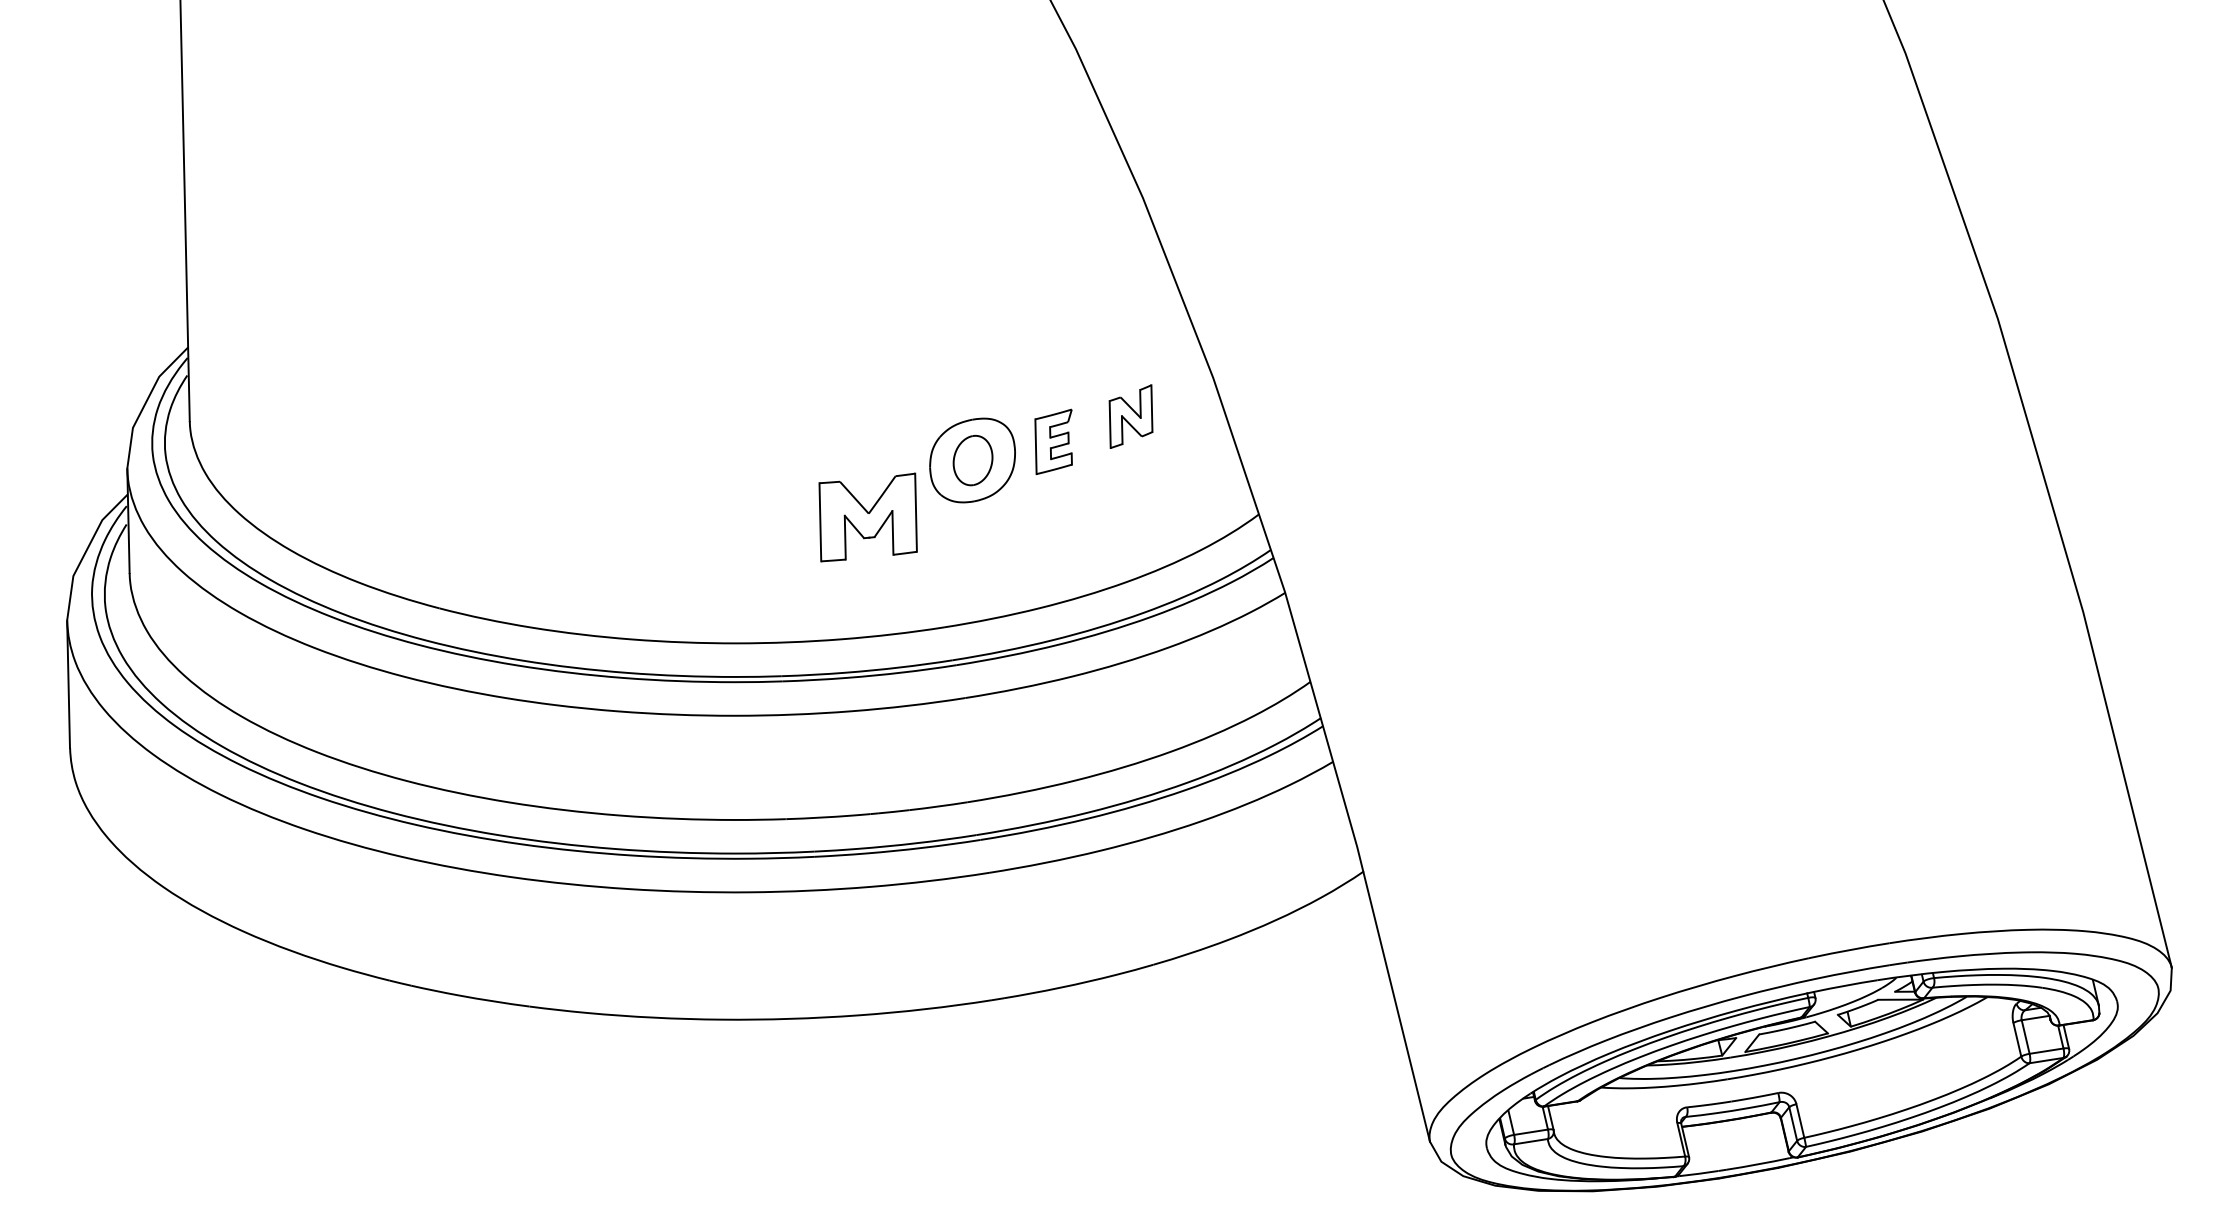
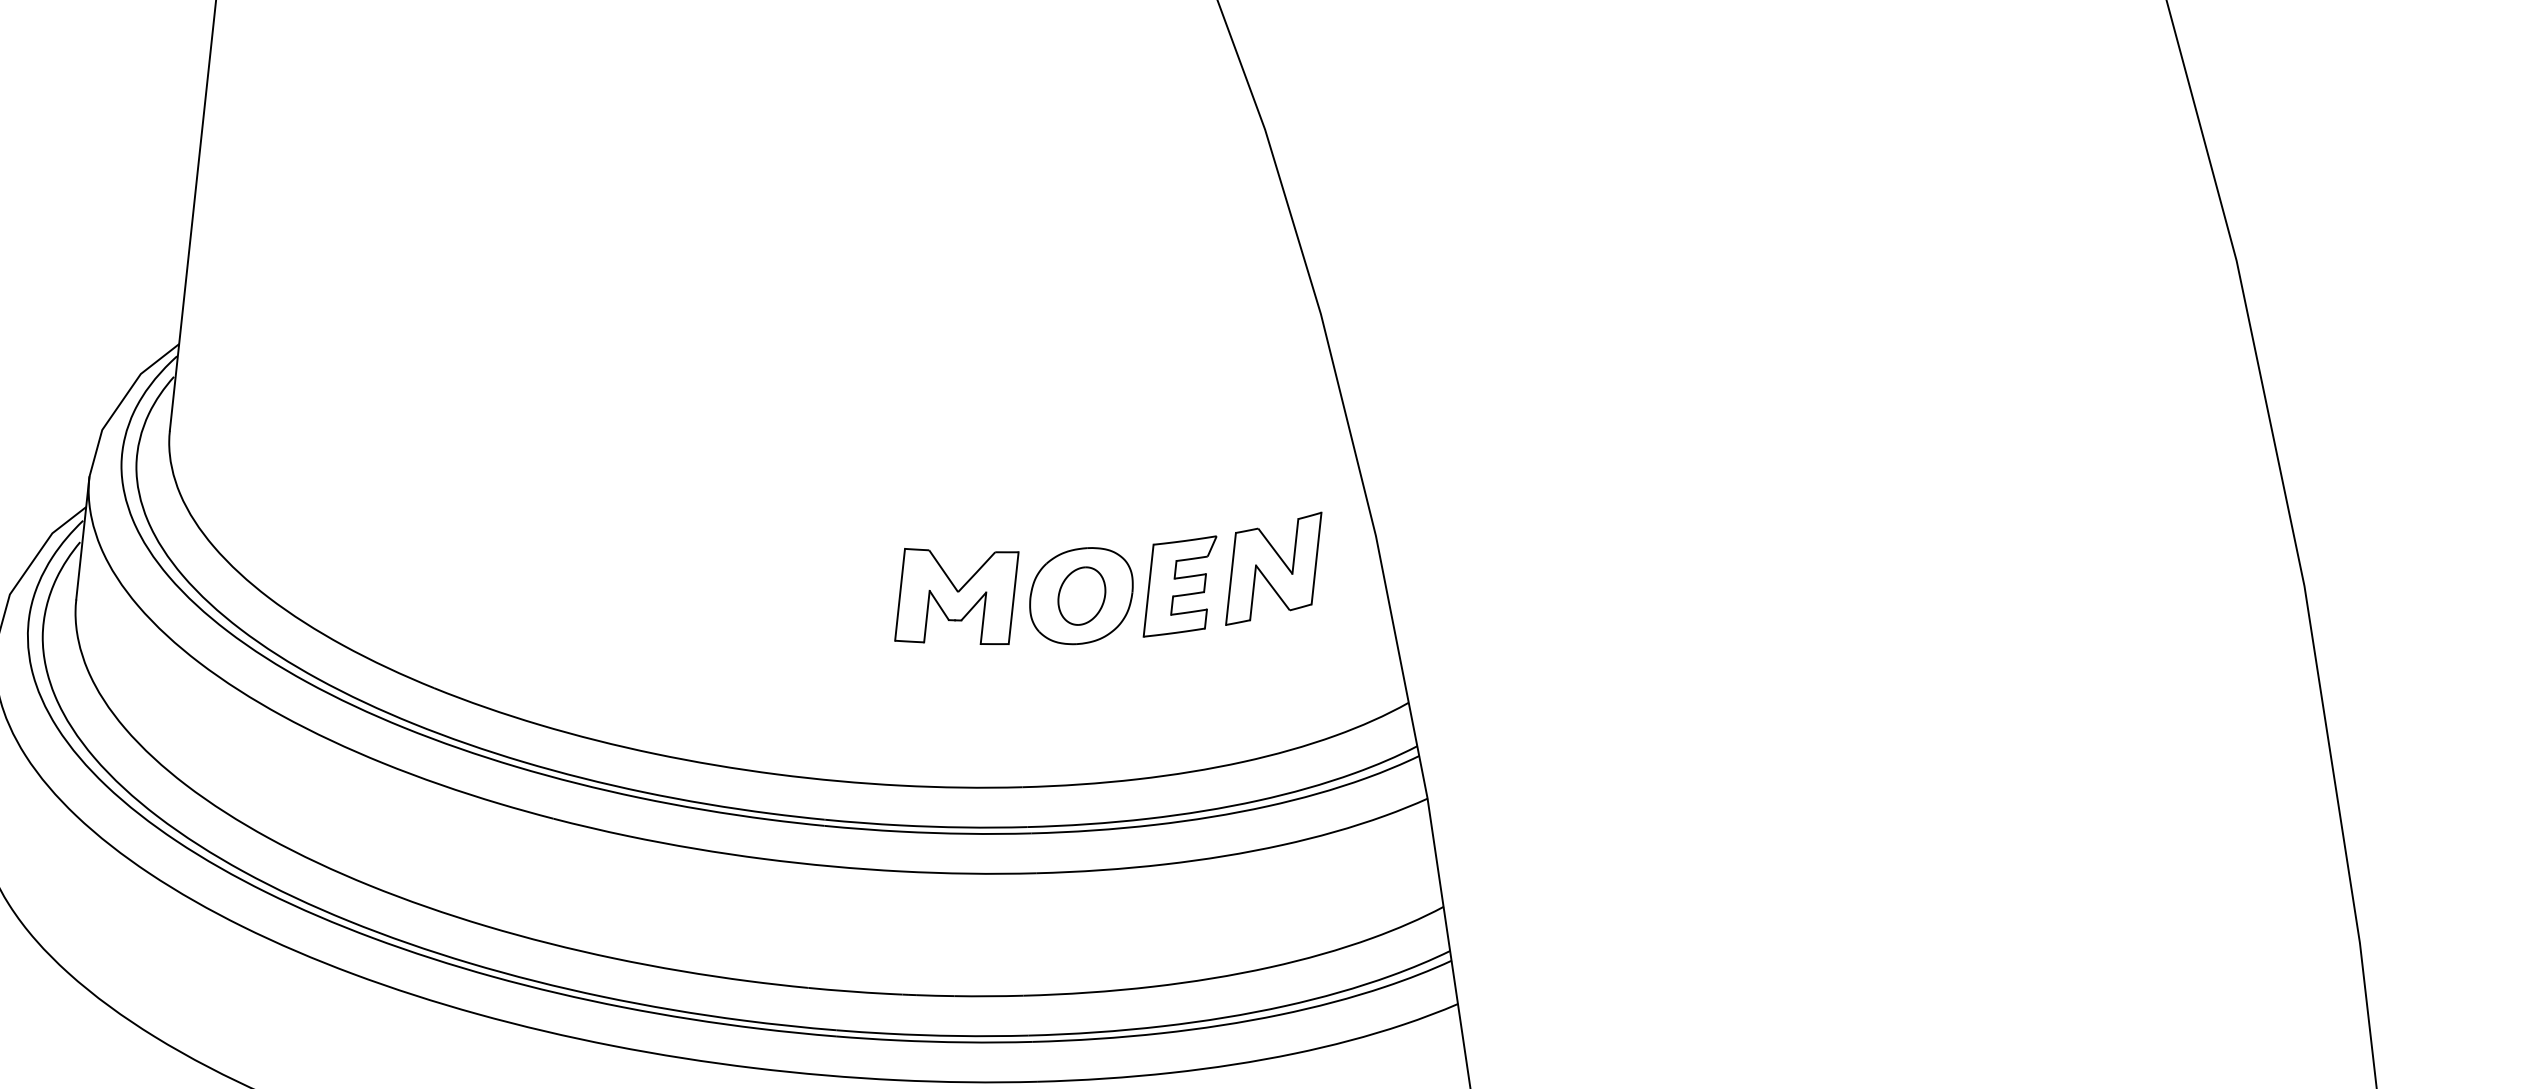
part: (1130, 416) -> (1273, 568), size x1.67
part: (1053, 441) -> (1179, 586), size x1.43
part: (867, 517) -> (956, 596), moved

